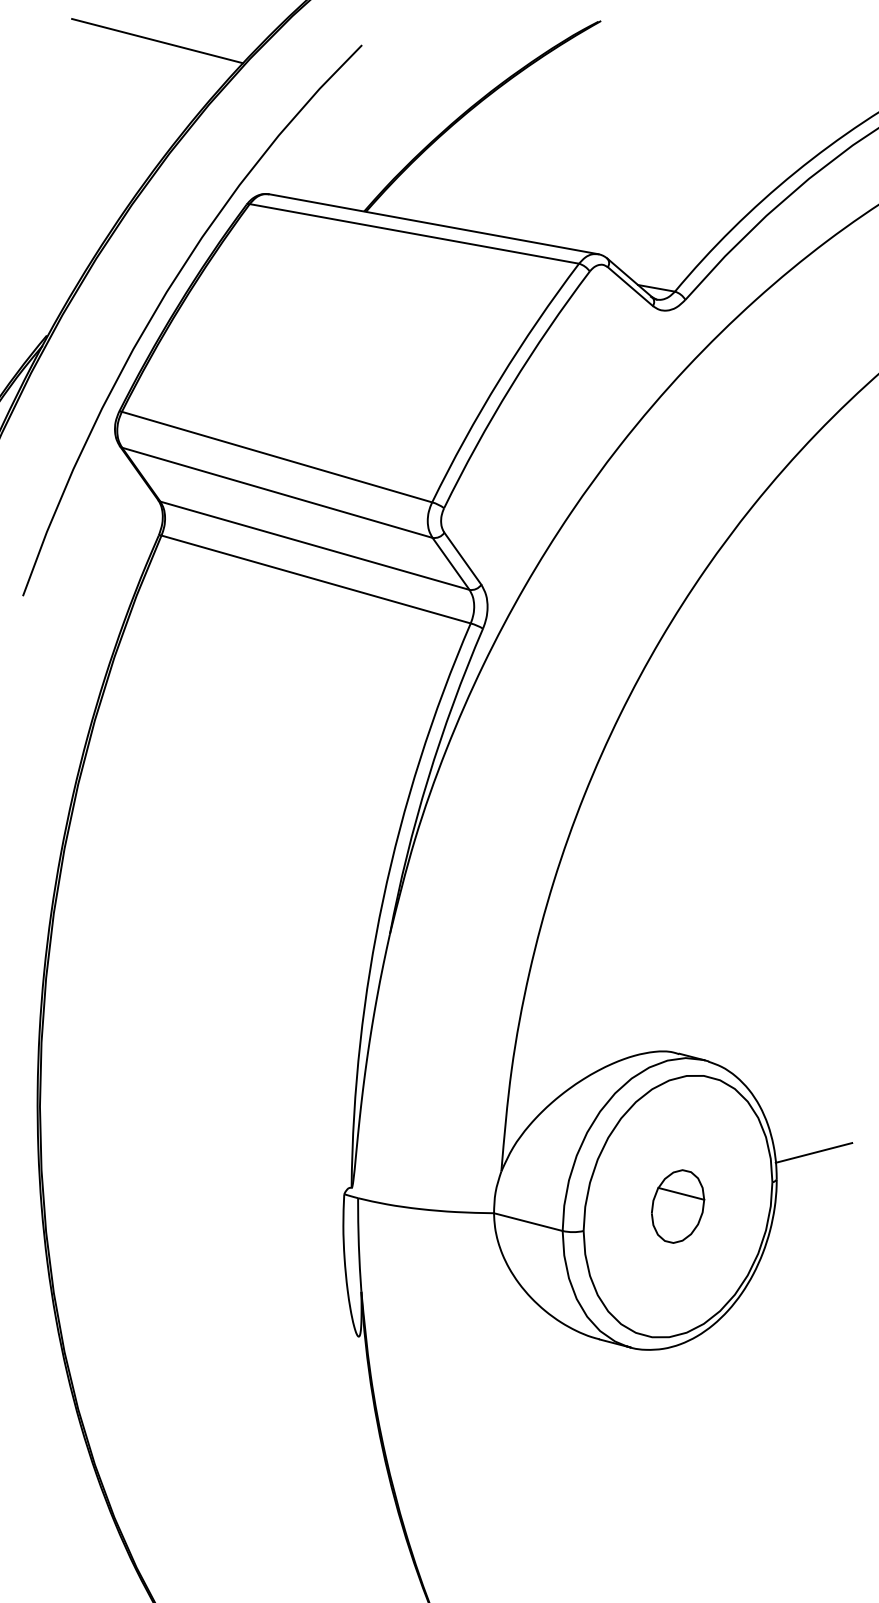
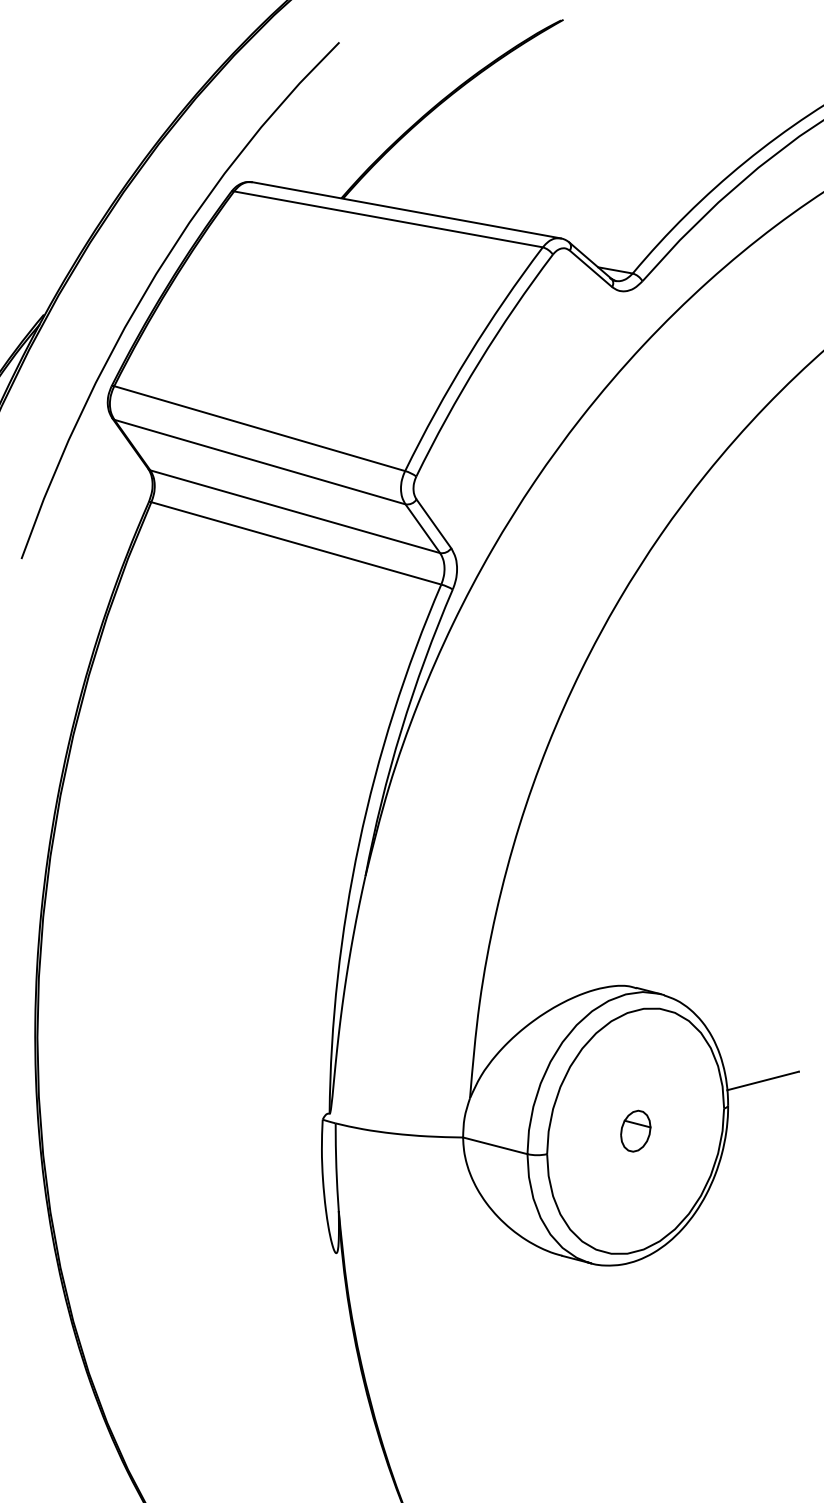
line: (157, 41) -> (147, 39), removed
part: (678, 1206) -> (636, 1131), size x0.6

